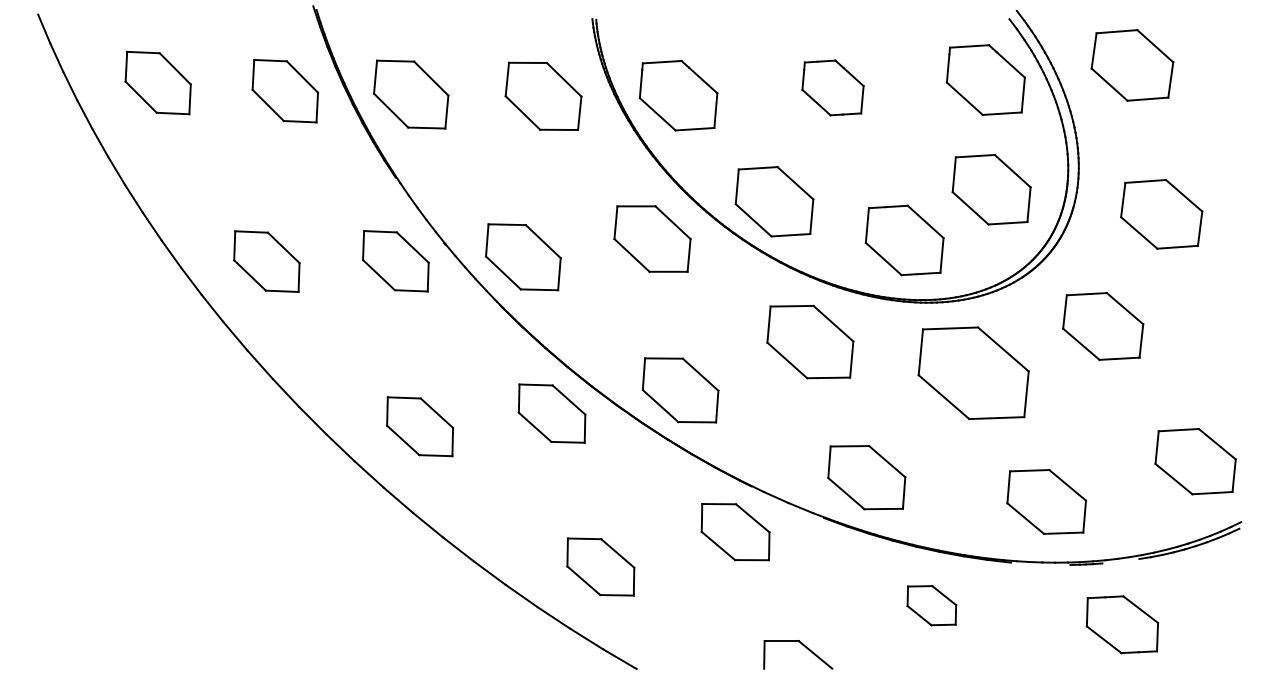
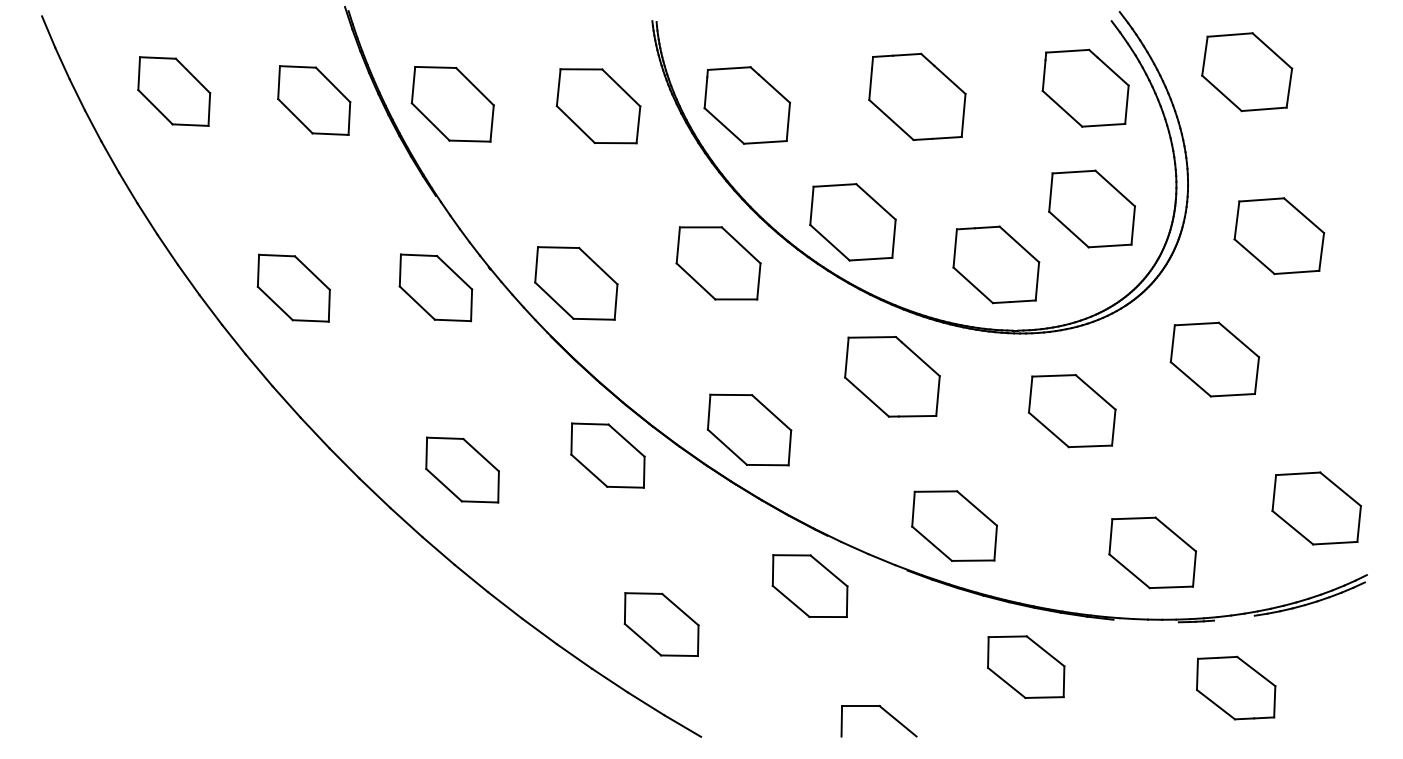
part: (832, 87) -> (916, 96), size x1.43
part: (973, 372) -> (1072, 410), size x0.71
part: (931, 605) -> (1025, 666), size x1.43

